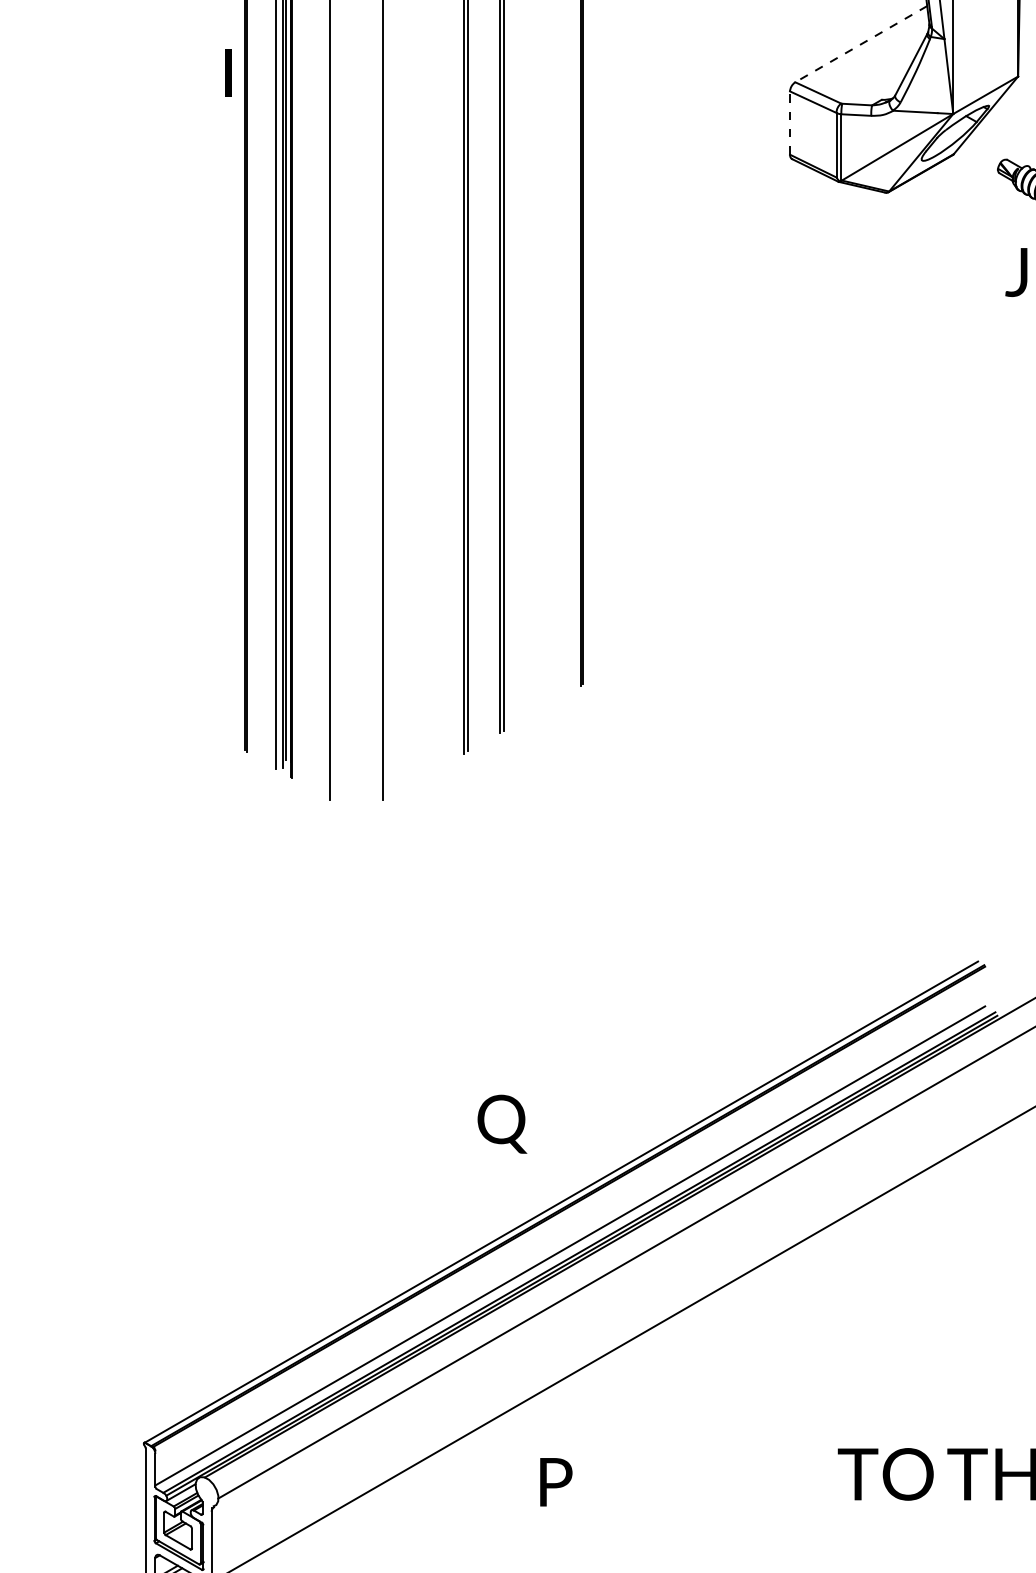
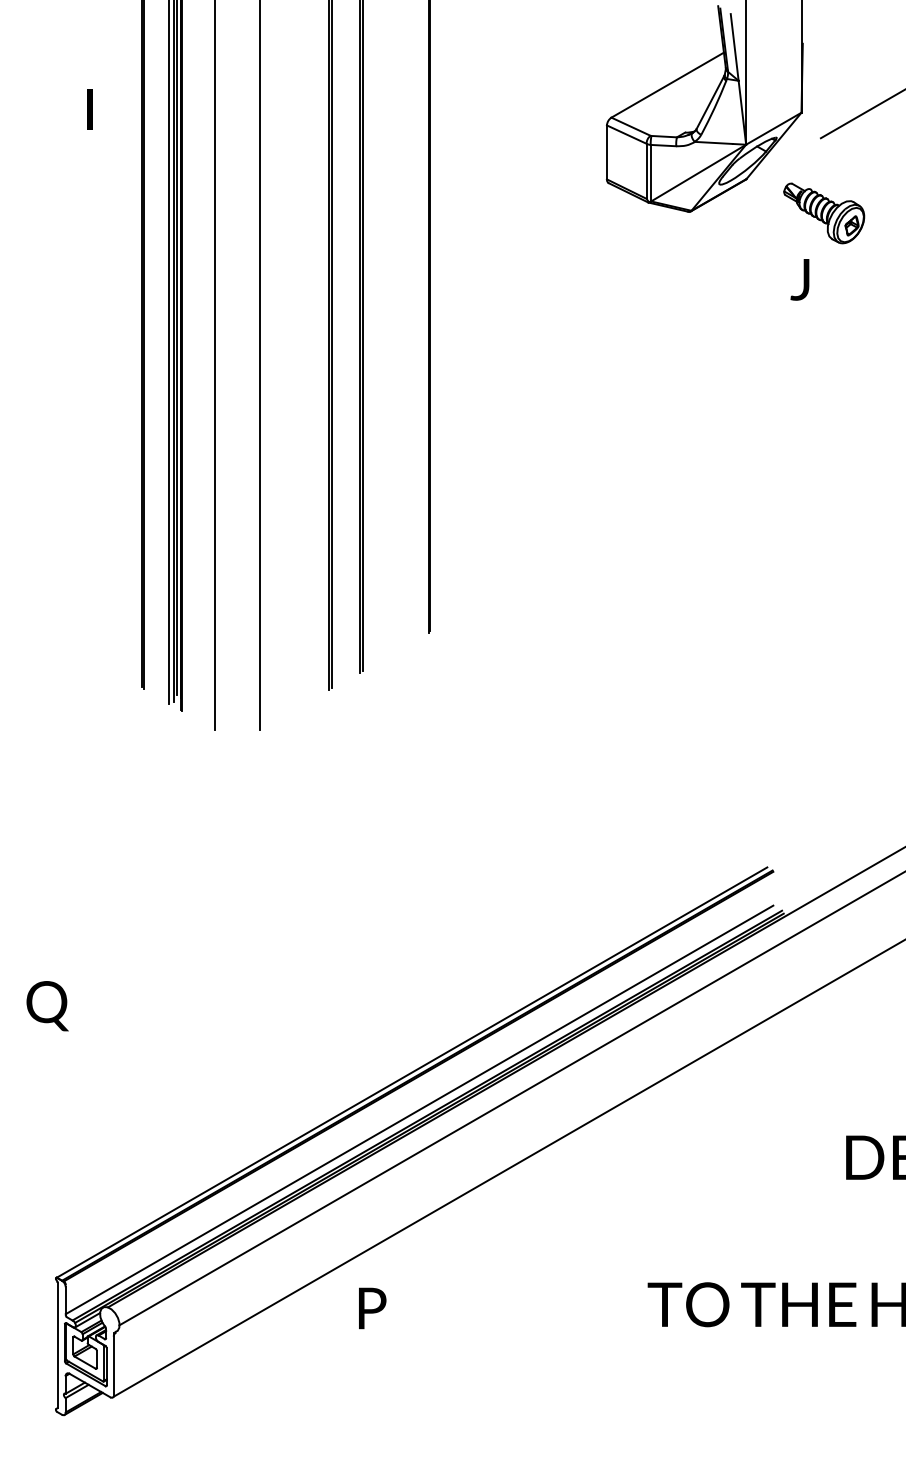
line: (861, 44) -> (667, 85), dashed -> solid
text: (227, 72) -> (89, 109), moved
line: (789, 123) -> (606, 152), dashed -> solid
text: (502, 1124) -> (47, 1006), moved
text: (556, 1482) -> (372, 1308), moved

